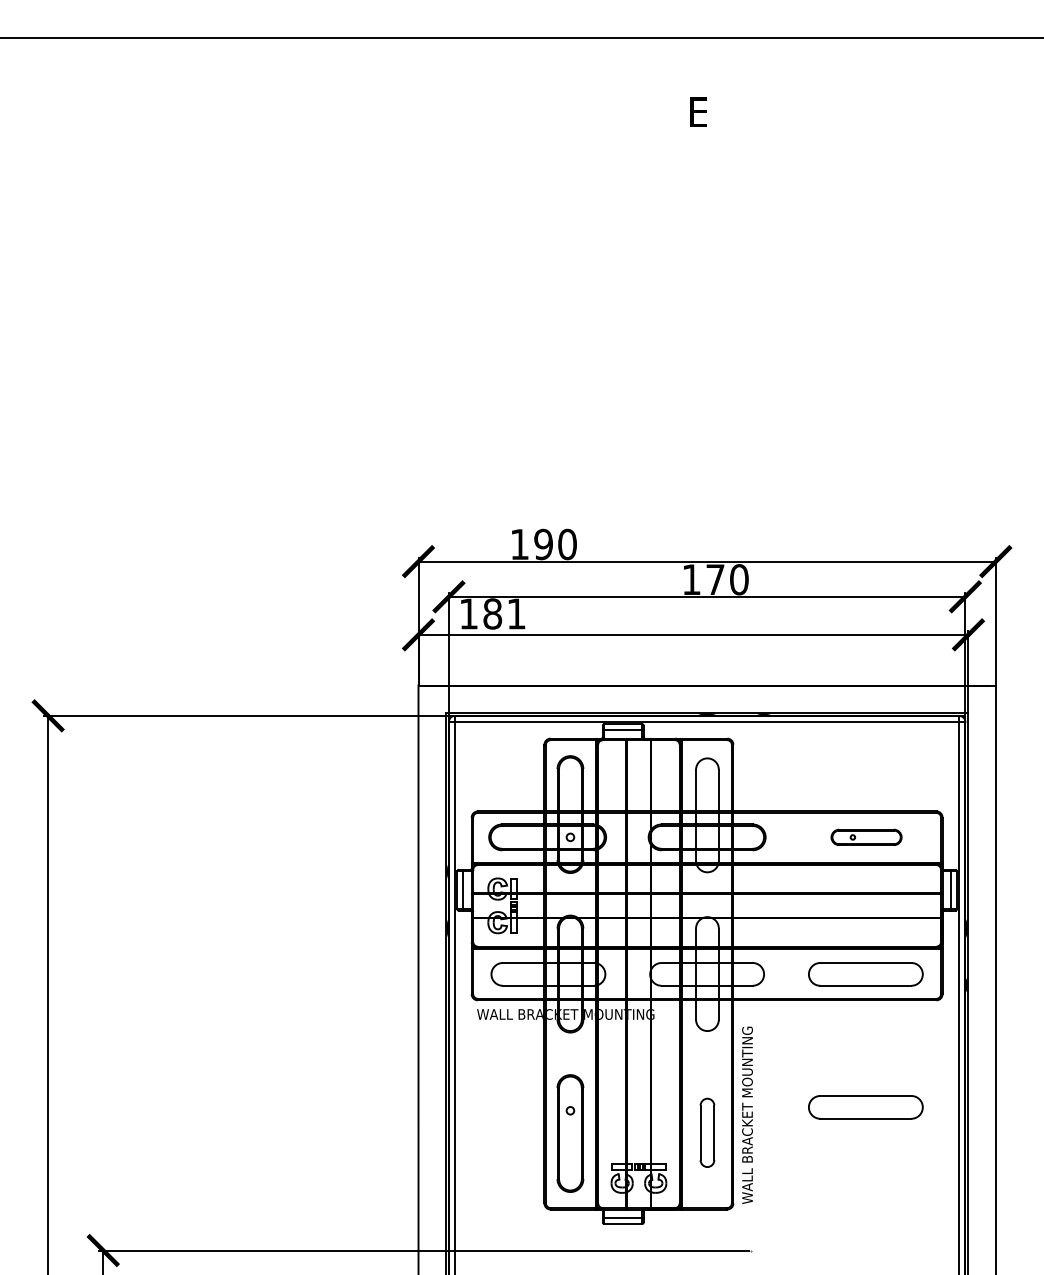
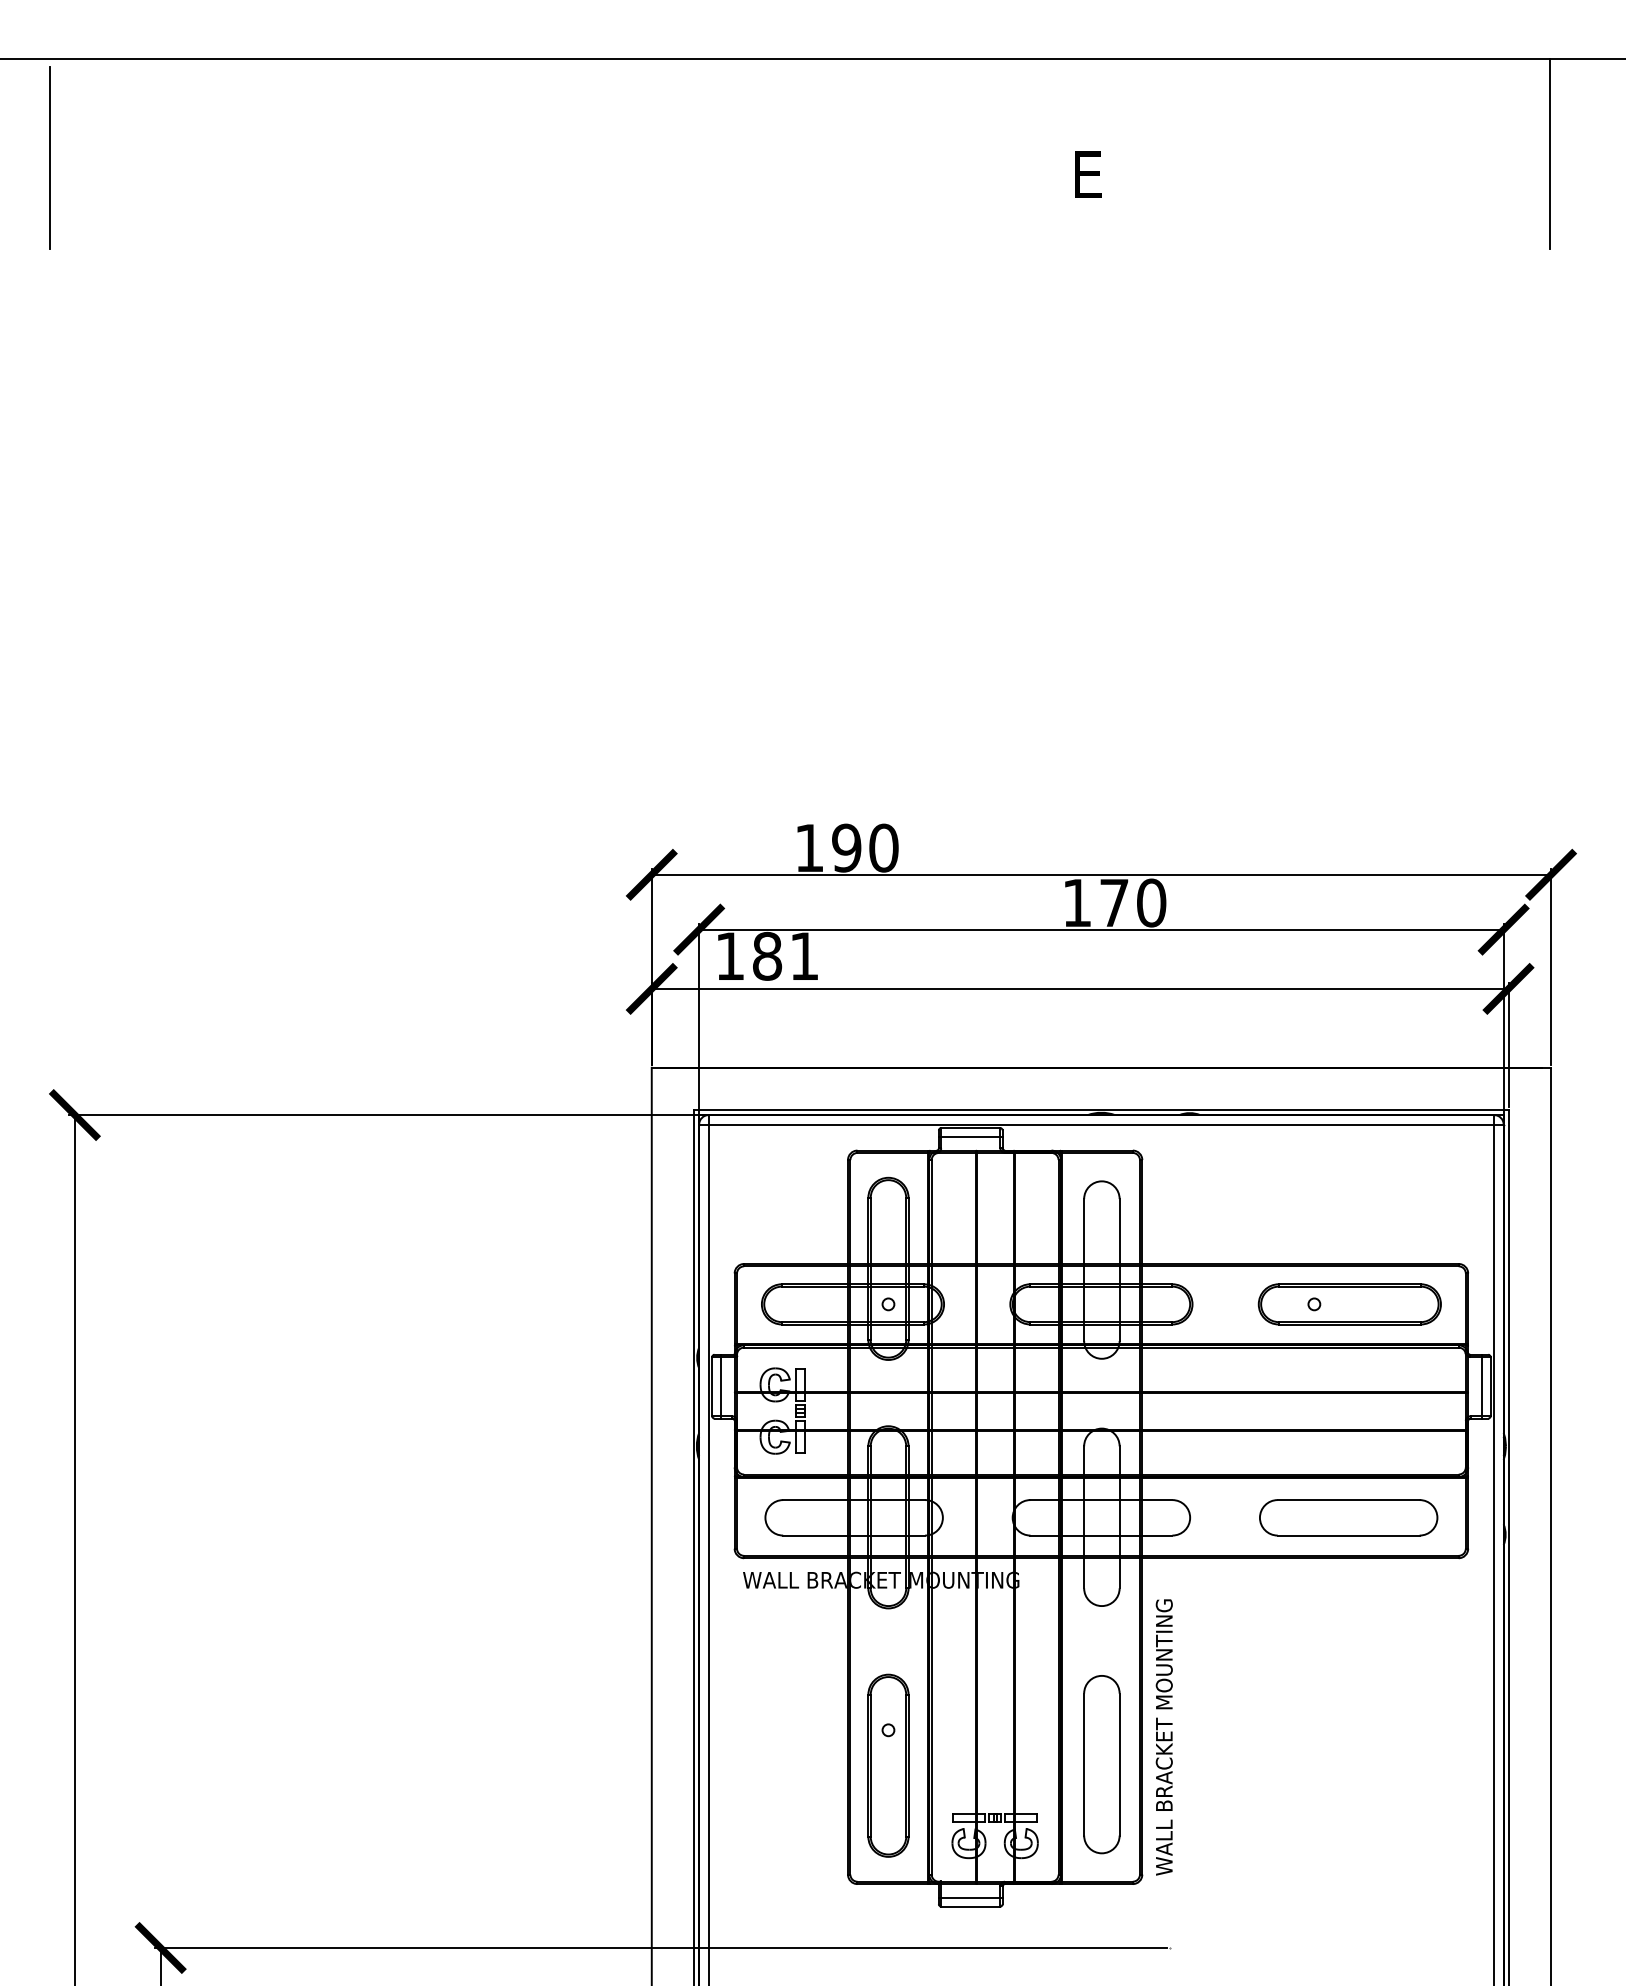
line: (994, 99) -> (1549, 154), added
line: (32, 101) -> (50, 158), added
part: (866, 837) -> (1349, 1304), size x1.67
part: (865, 1107) -> (1348, 1725), removed
part: (707, 1132) -> (1101, 1764), size x1.67

